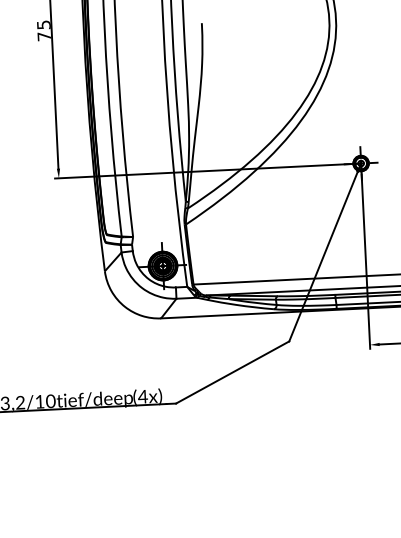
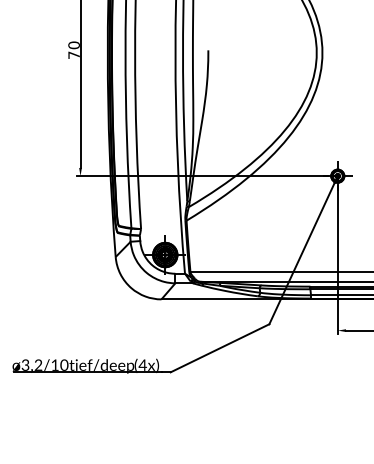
text: (43, 25) -> (73, 45), 75 -> 70

